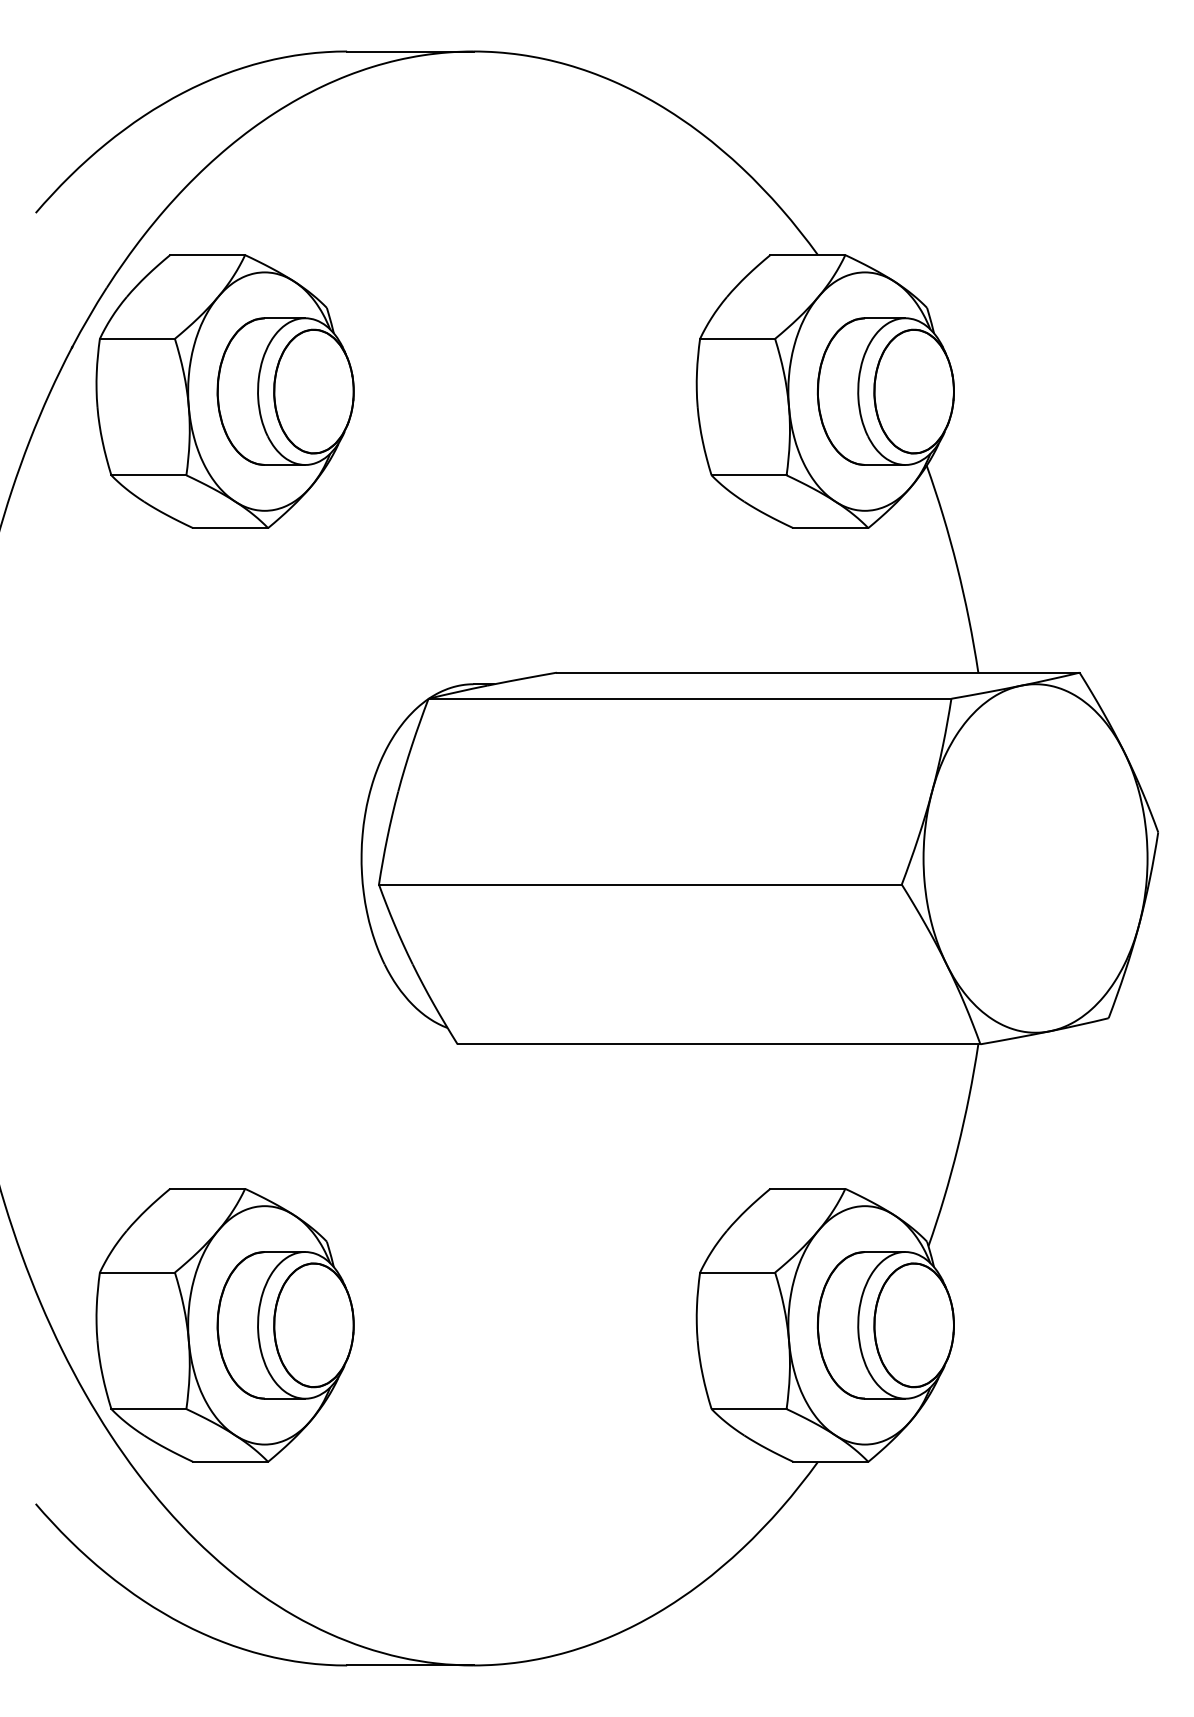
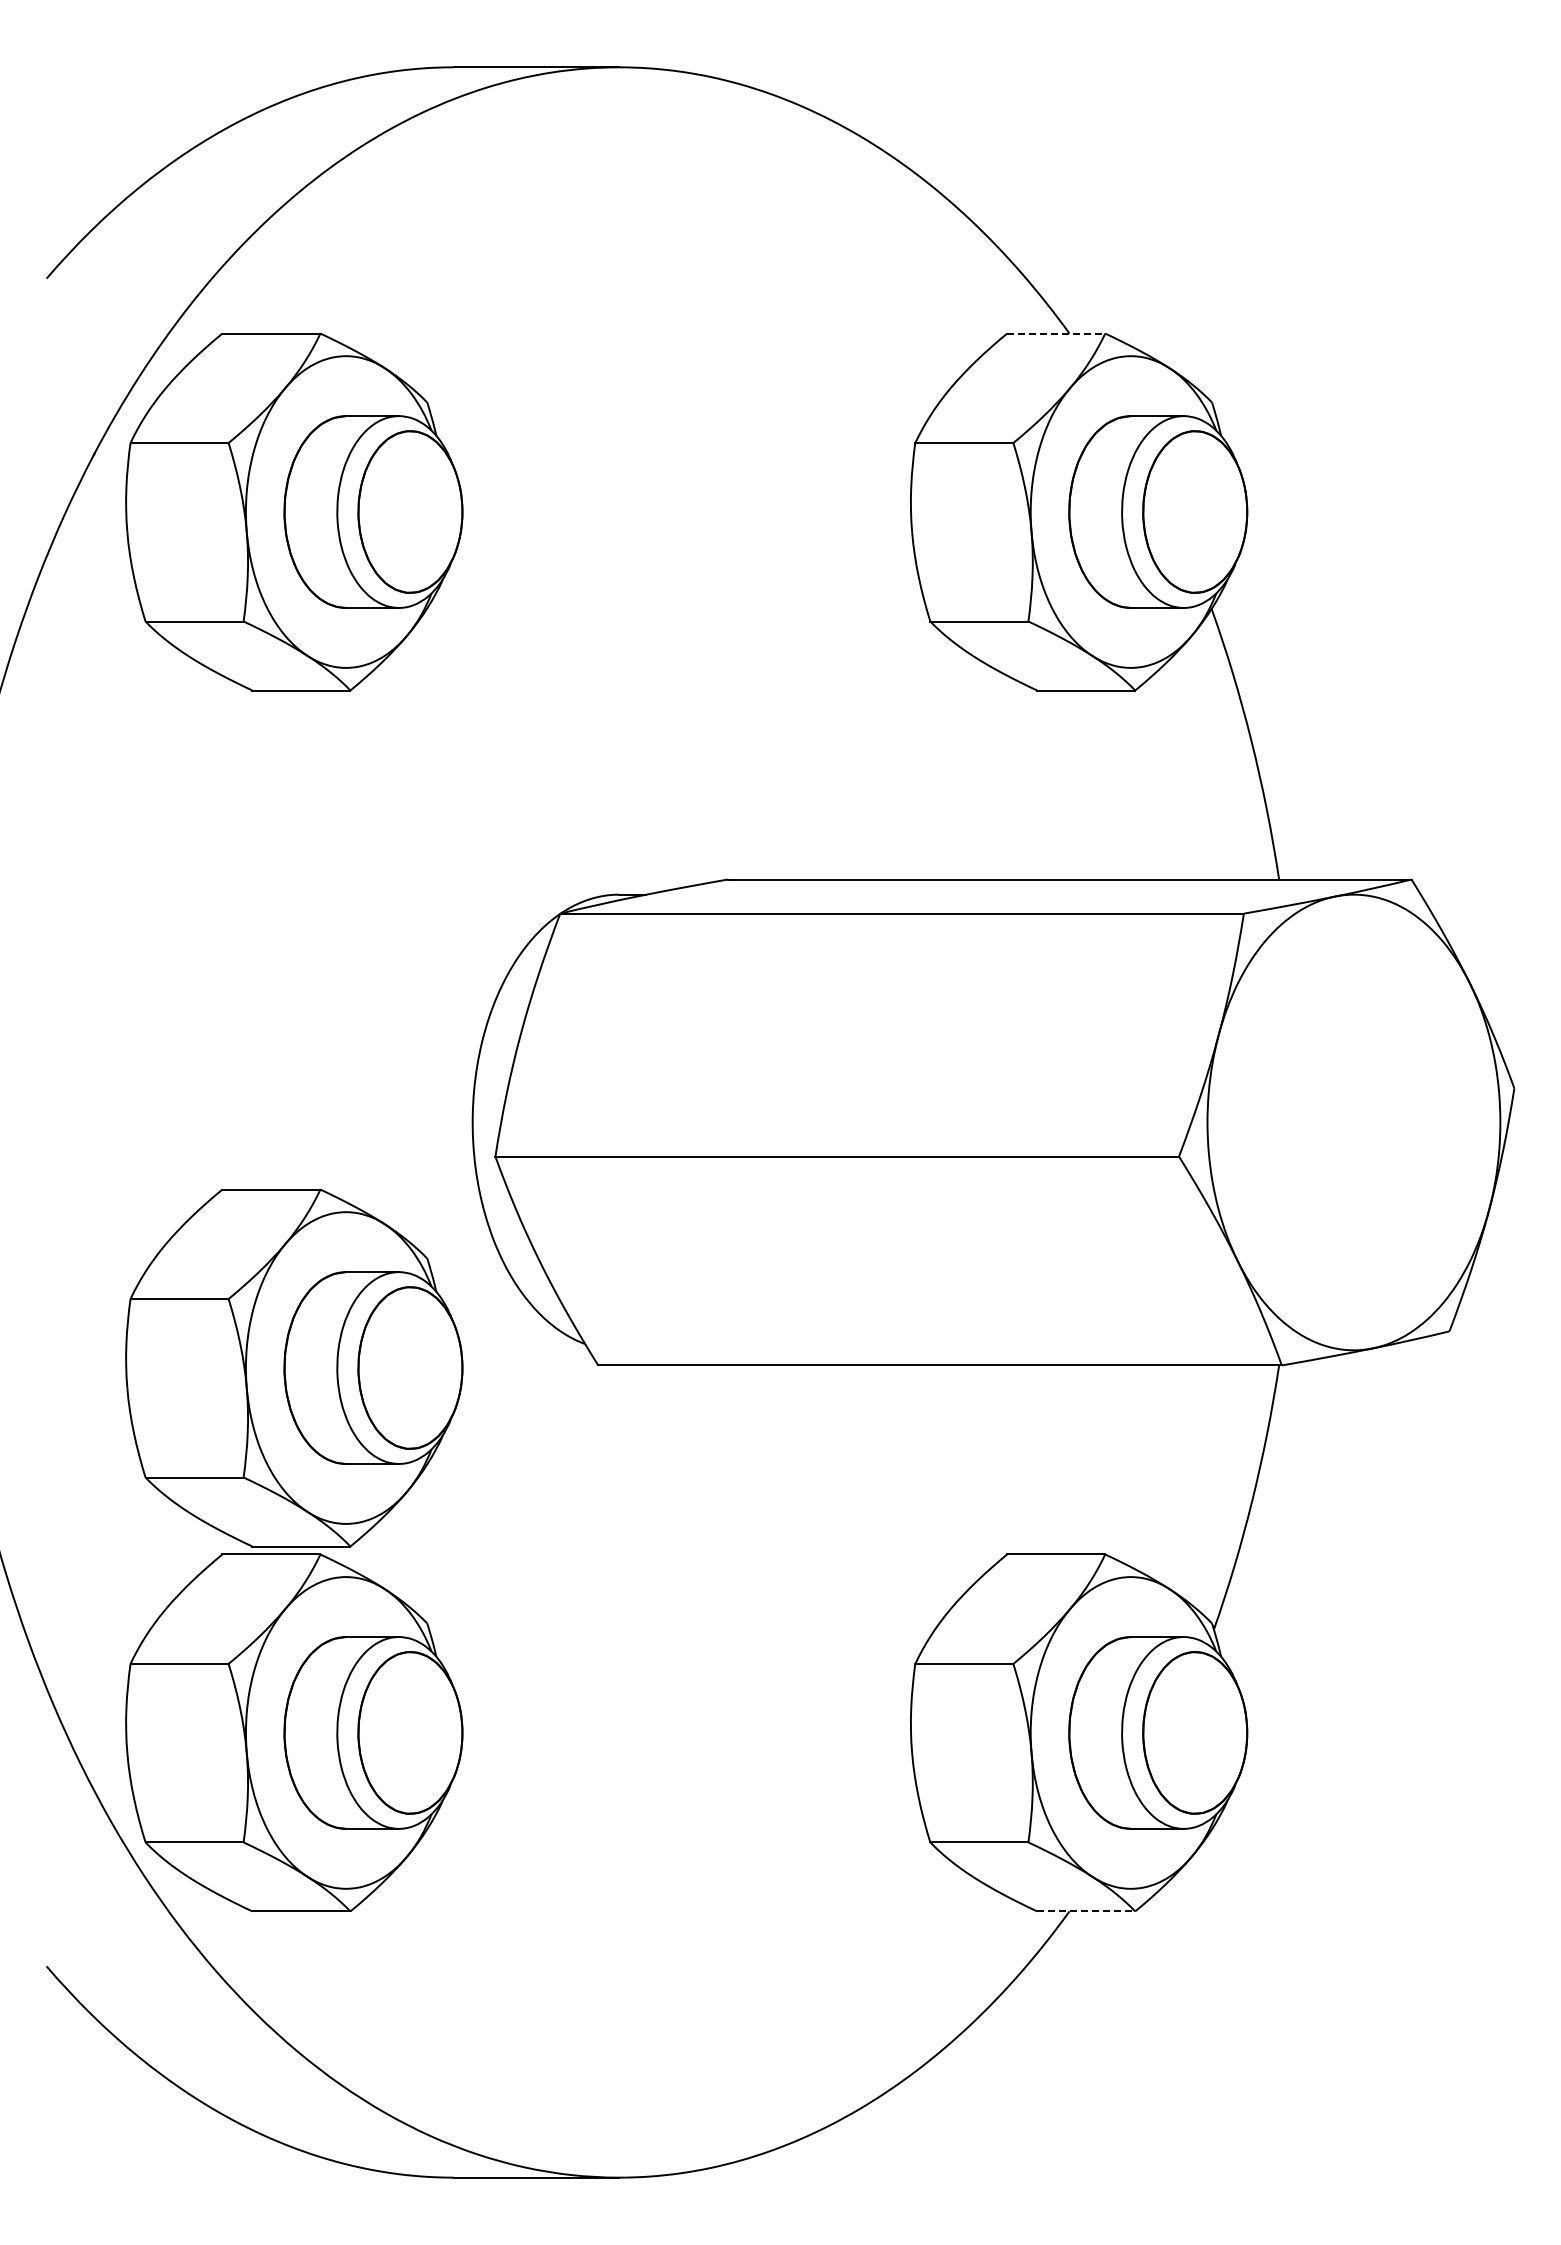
line: (808, 255) -> (1056, 333), solid -> dashed
part: (225, 1046) -> (294, 1368), added
line: (831, 1461) -> (1086, 1911), solid -> dashed

